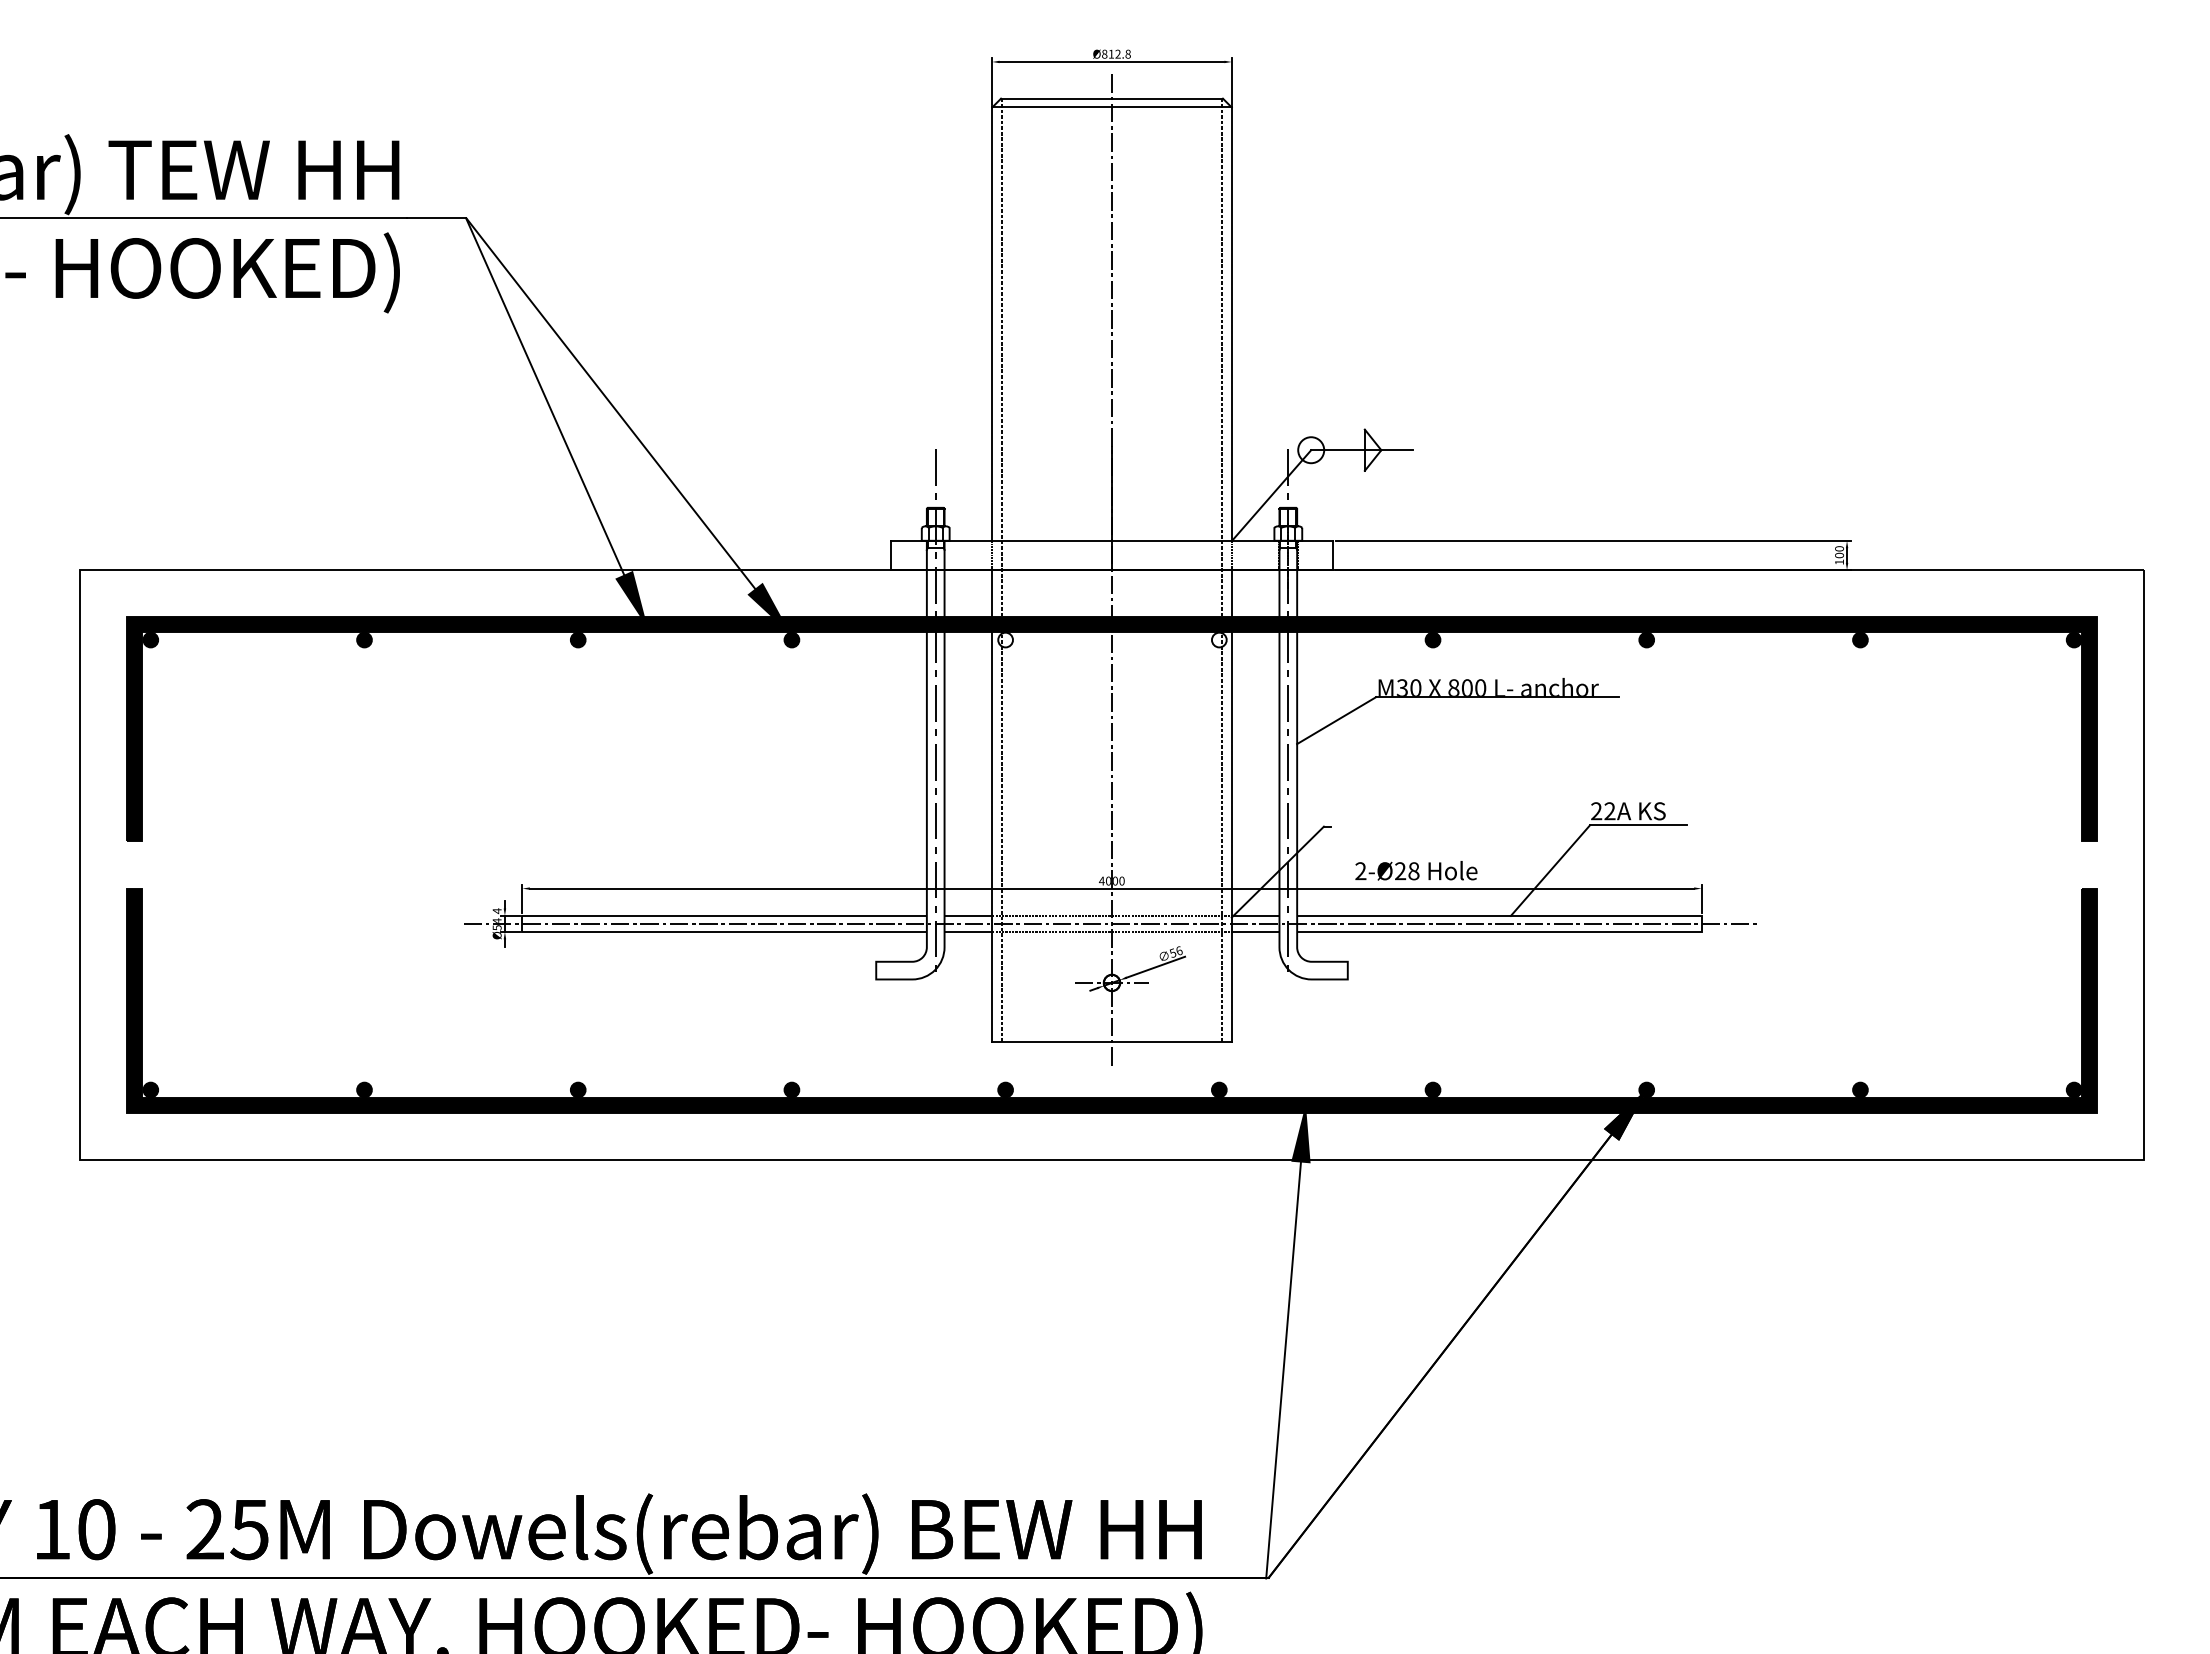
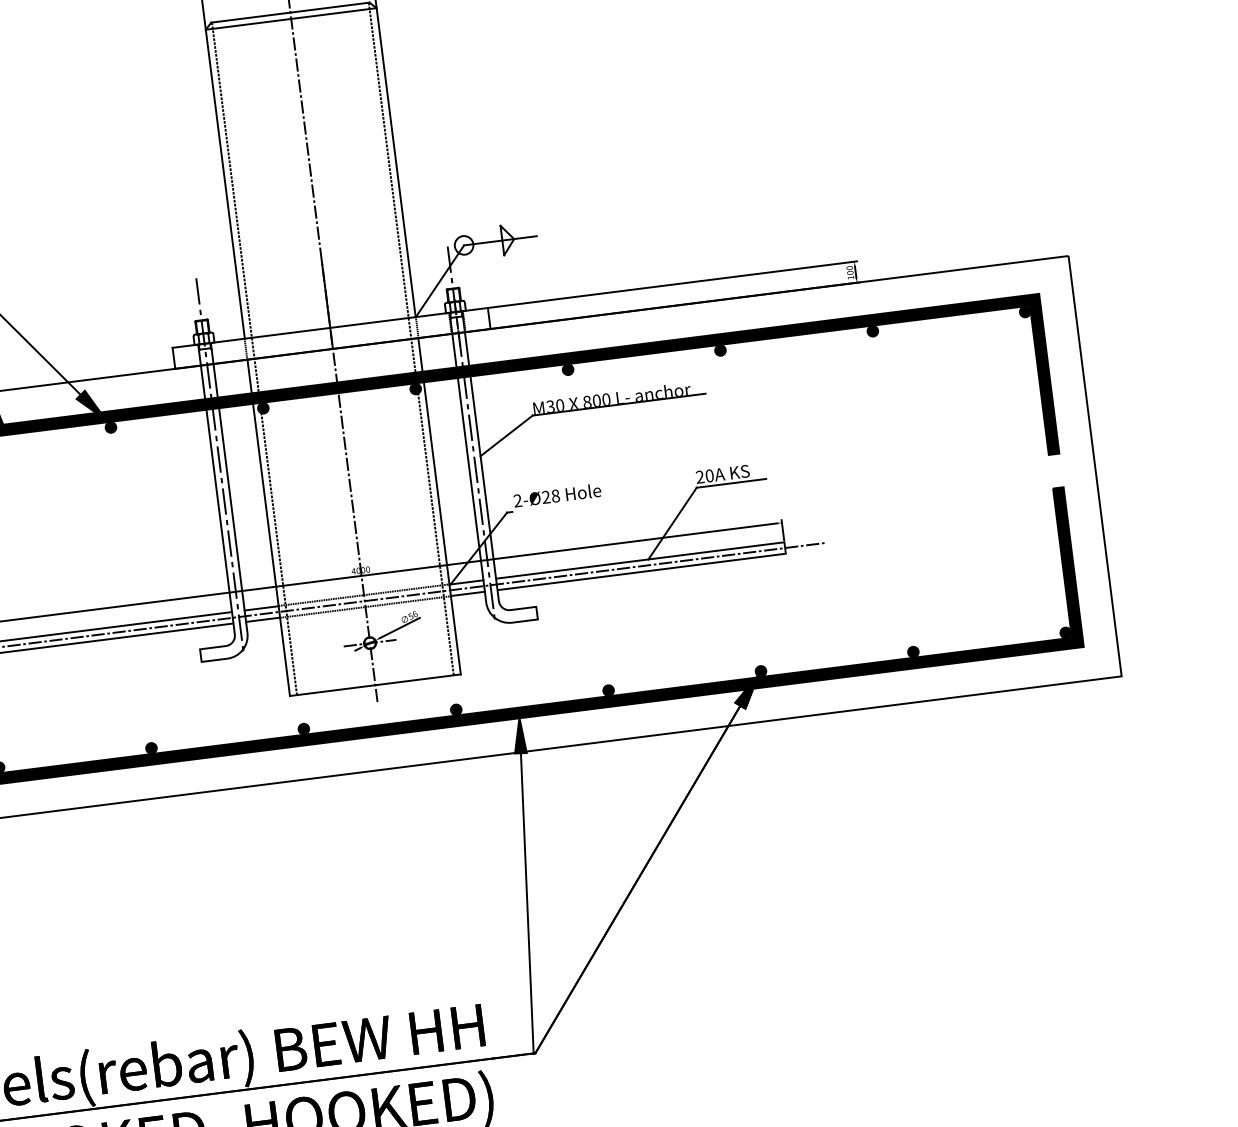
fill: (1005, 639) -> (263, 407), added
fill: (1218, 639) -> (415, 388), added
text: (1609, 811) -> (709, 476), 22A -> 20A
text: (1416, 870) -> (557, 495), moved

